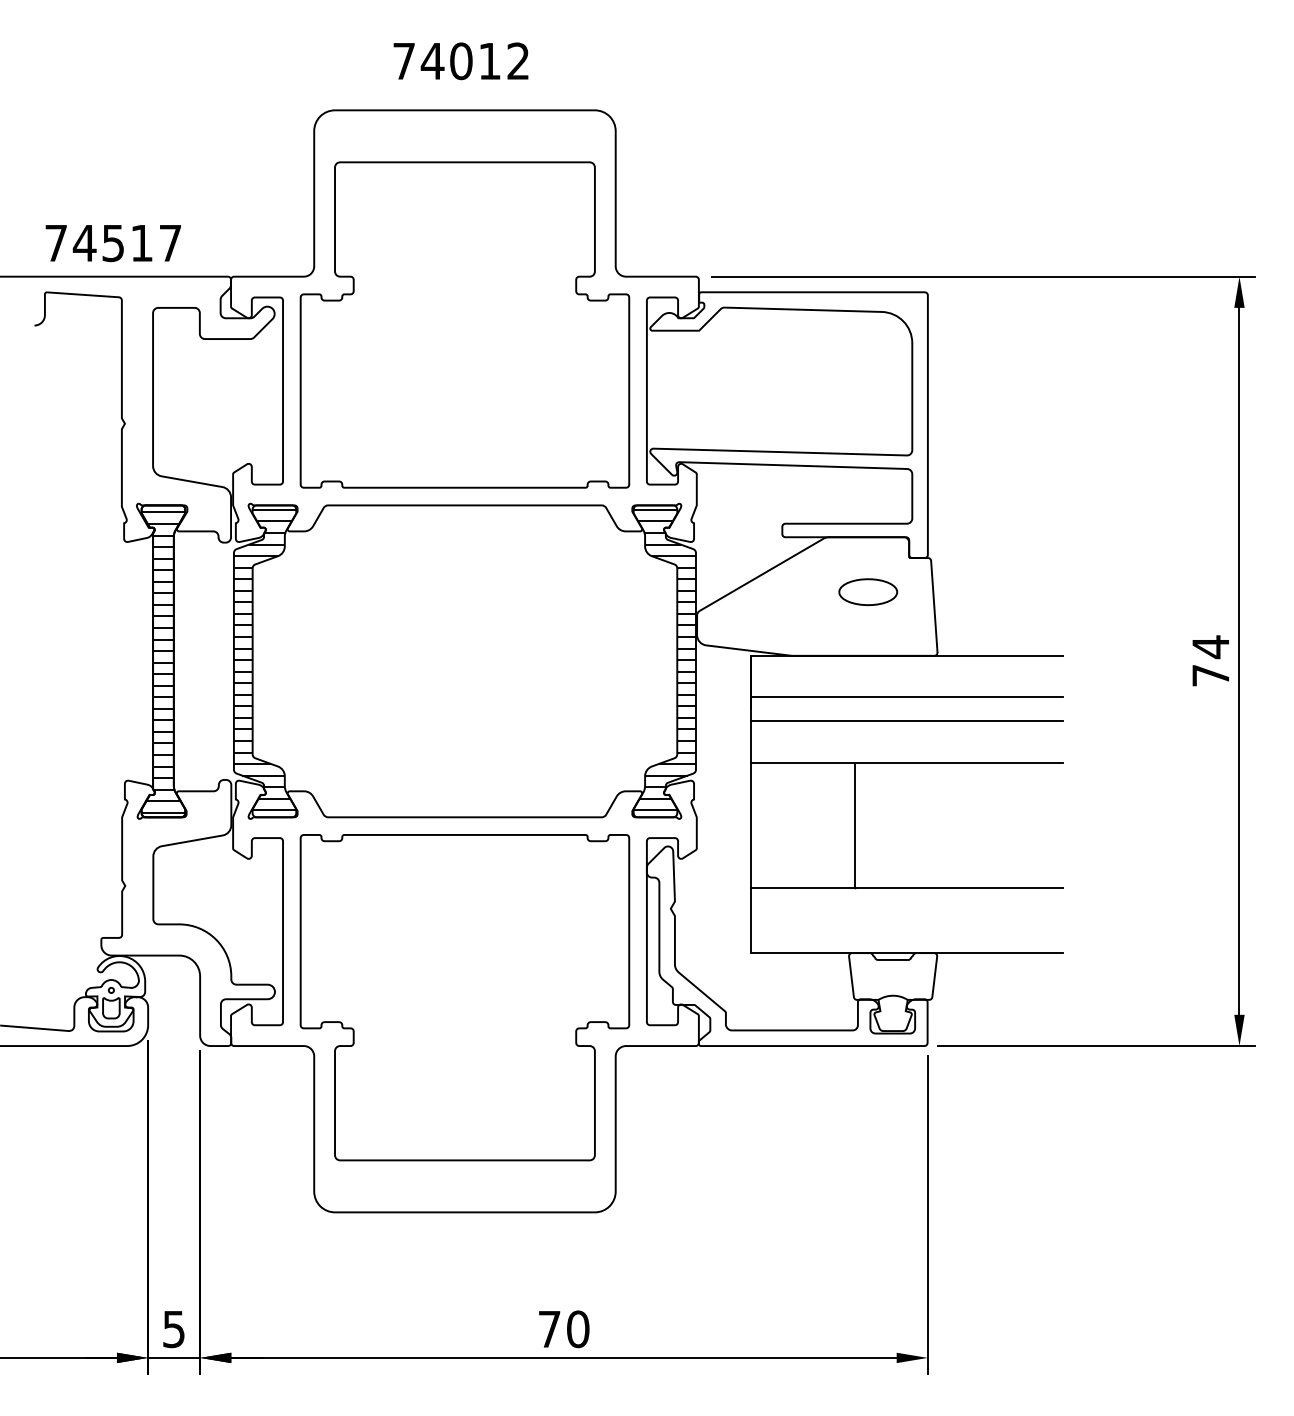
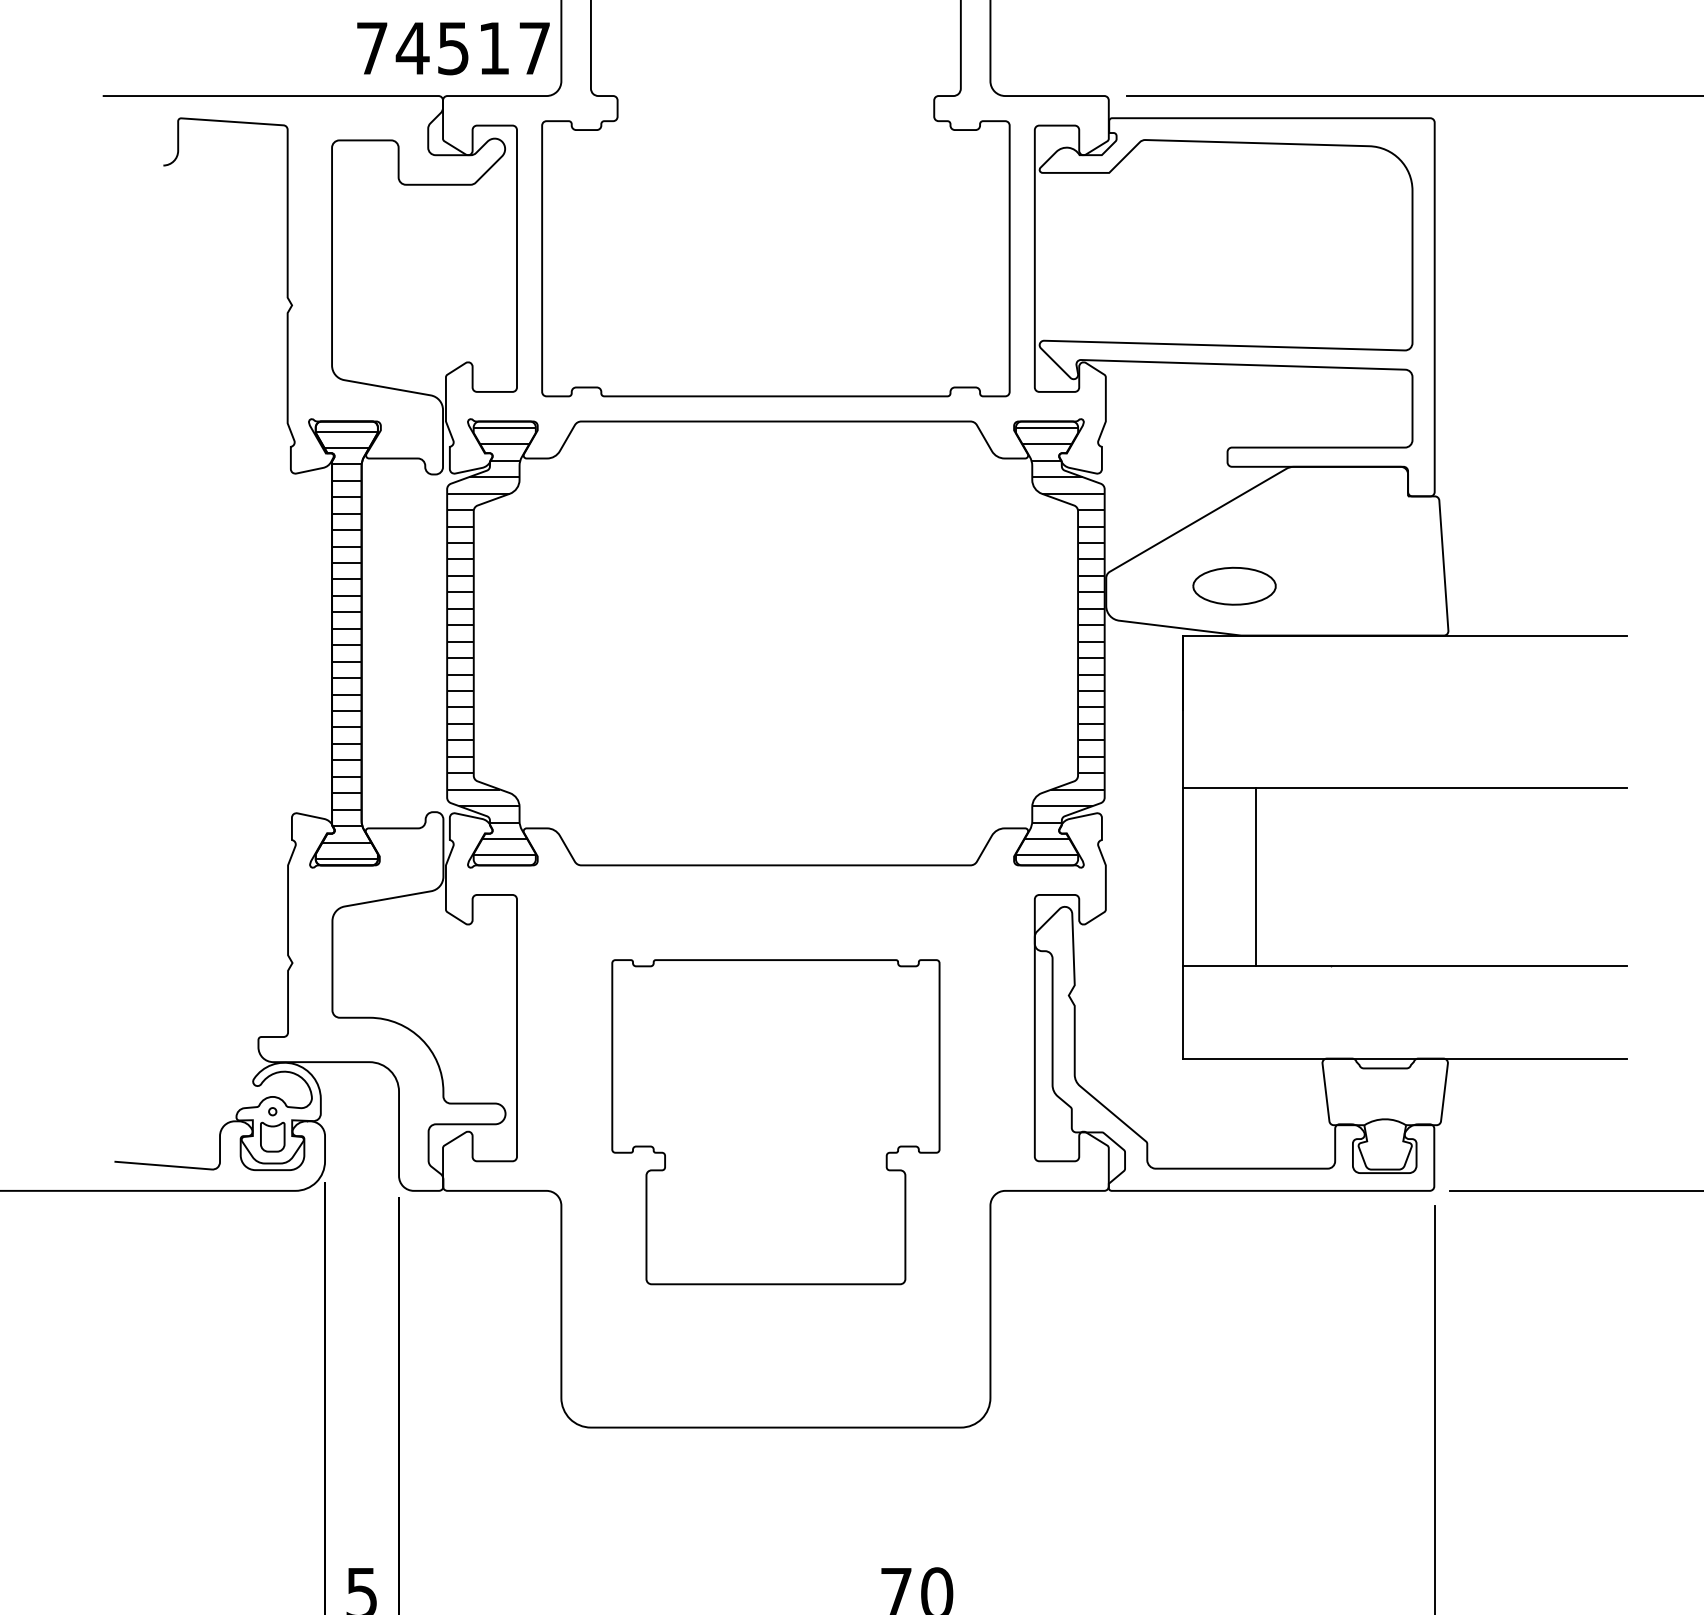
text: (112, 243) -> (452, 48), moved
part: (868, 591) -> (1234, 585), moved
line: (907, 697) -> (1405, 694), removed
line: (907, 721) -> (1405, 729), removed
line: (855, 824) -> (1256, 875), moved
part: (464, 997) -> (775, 1121), size x0.7

